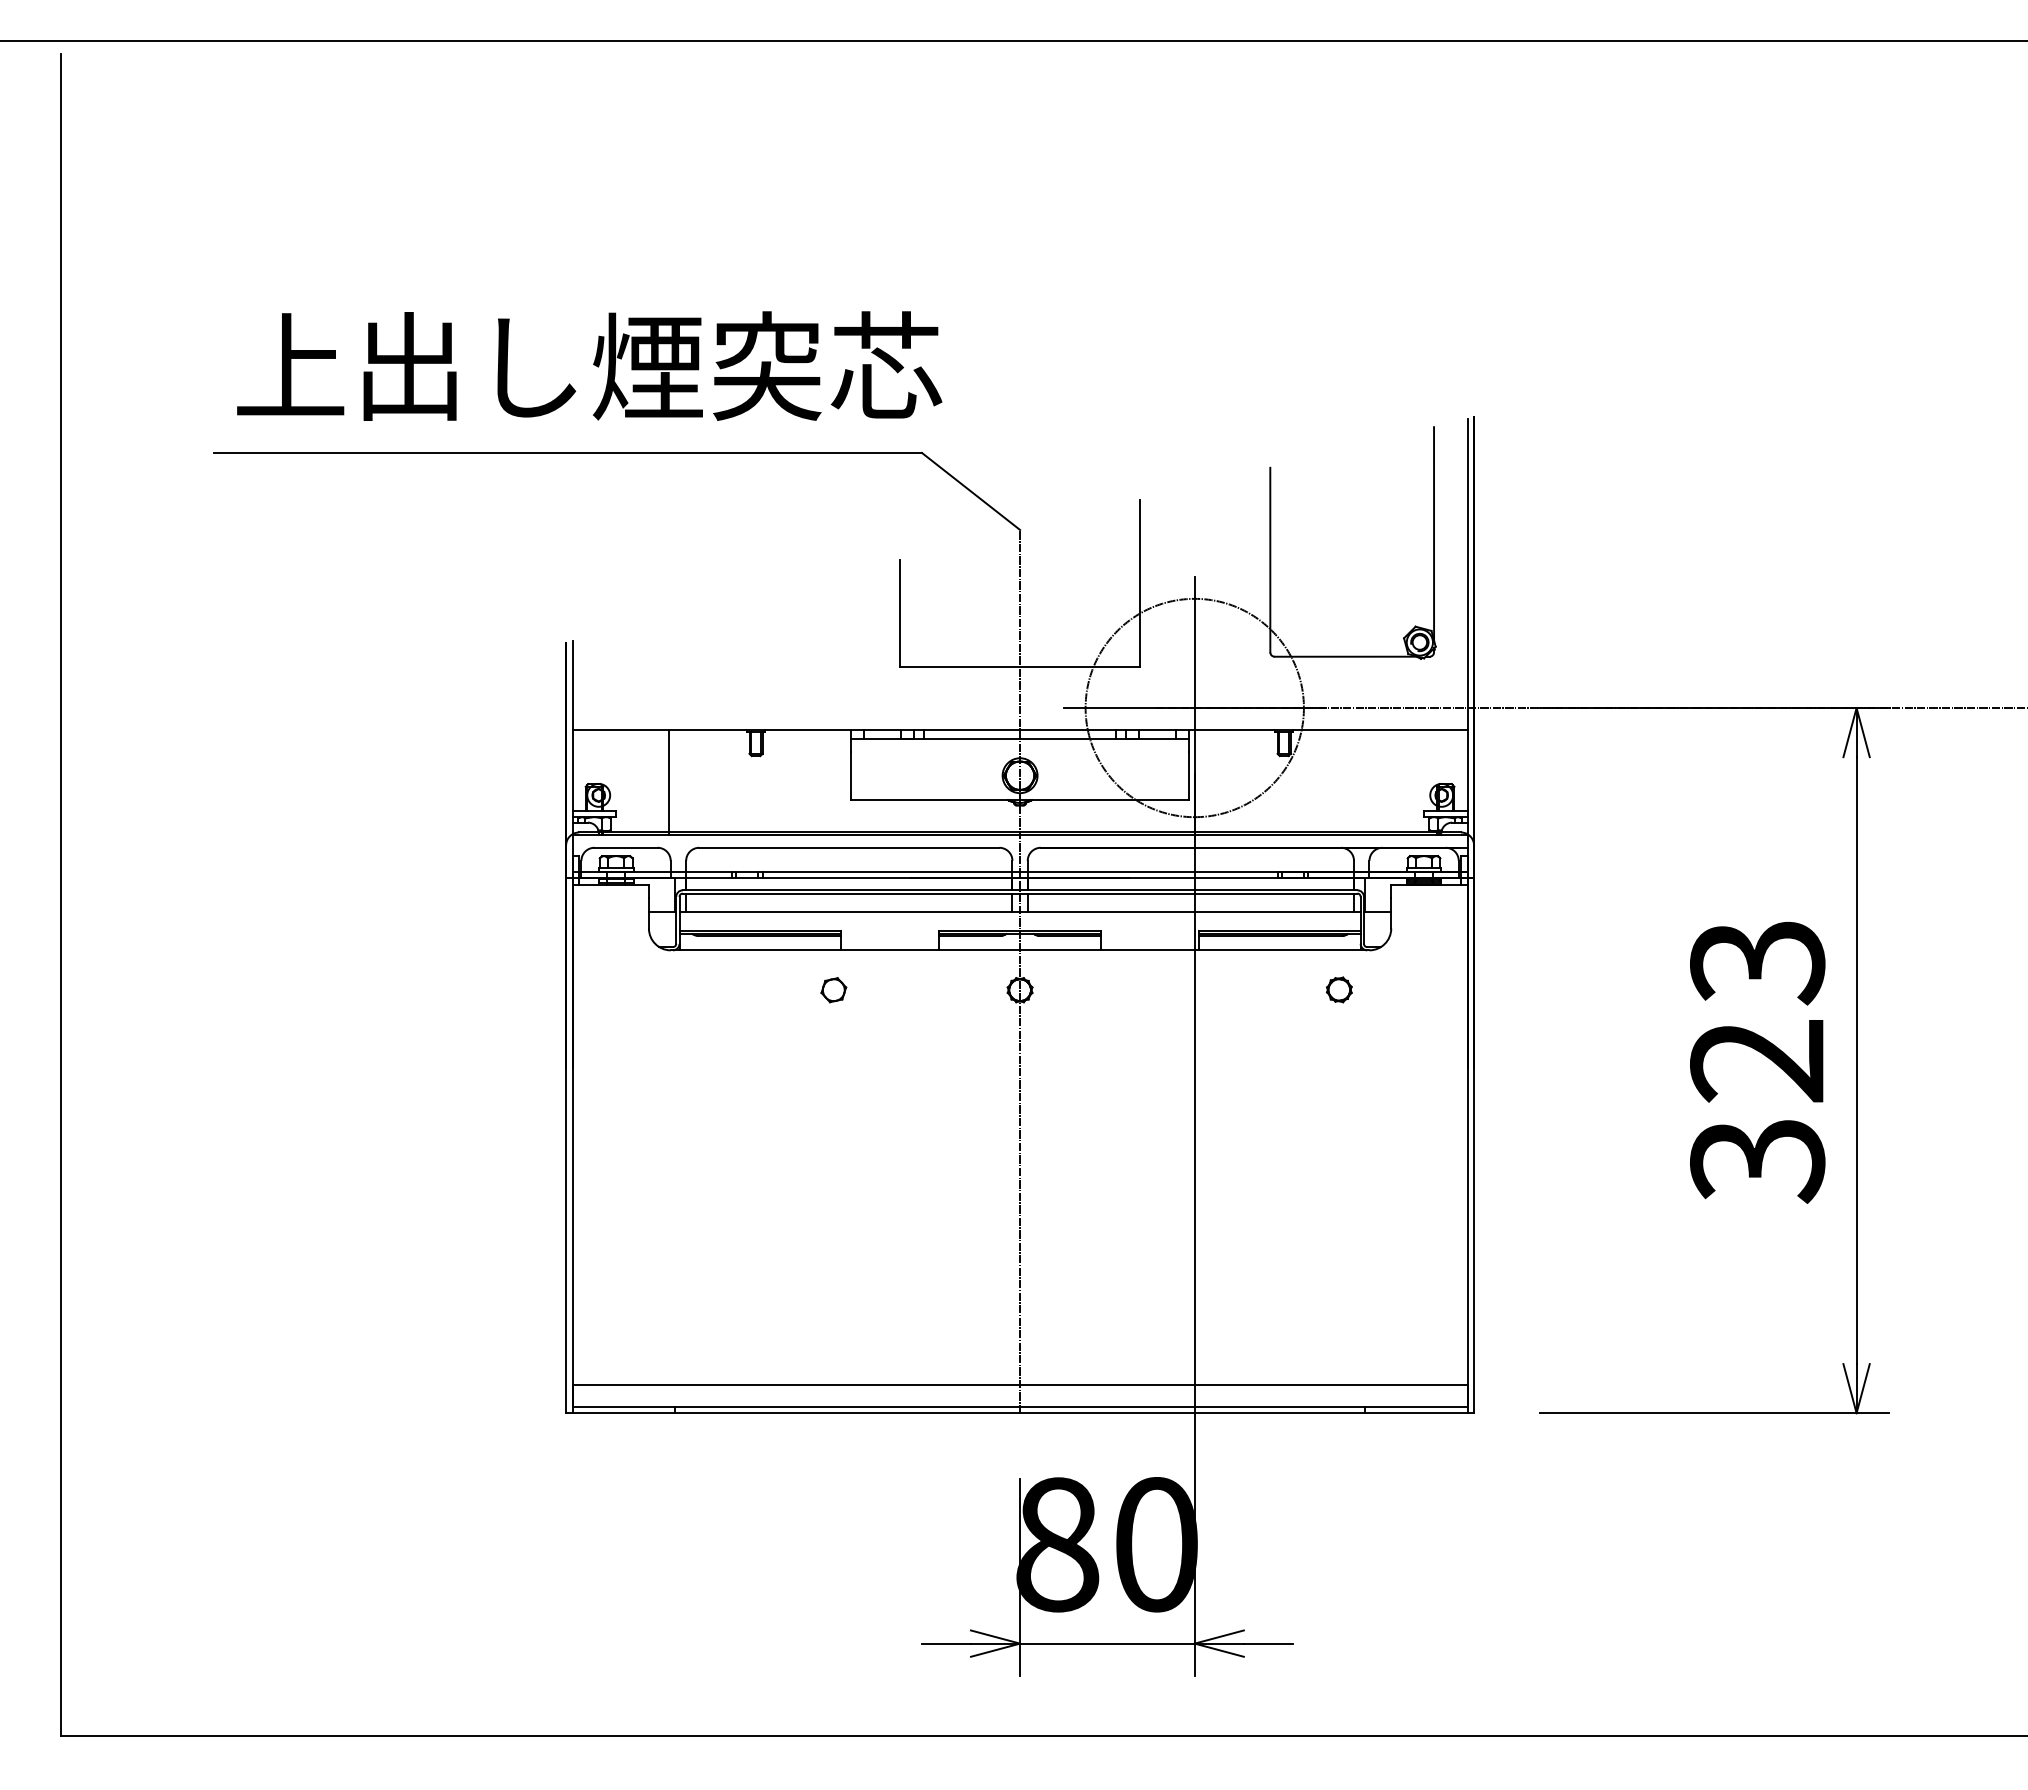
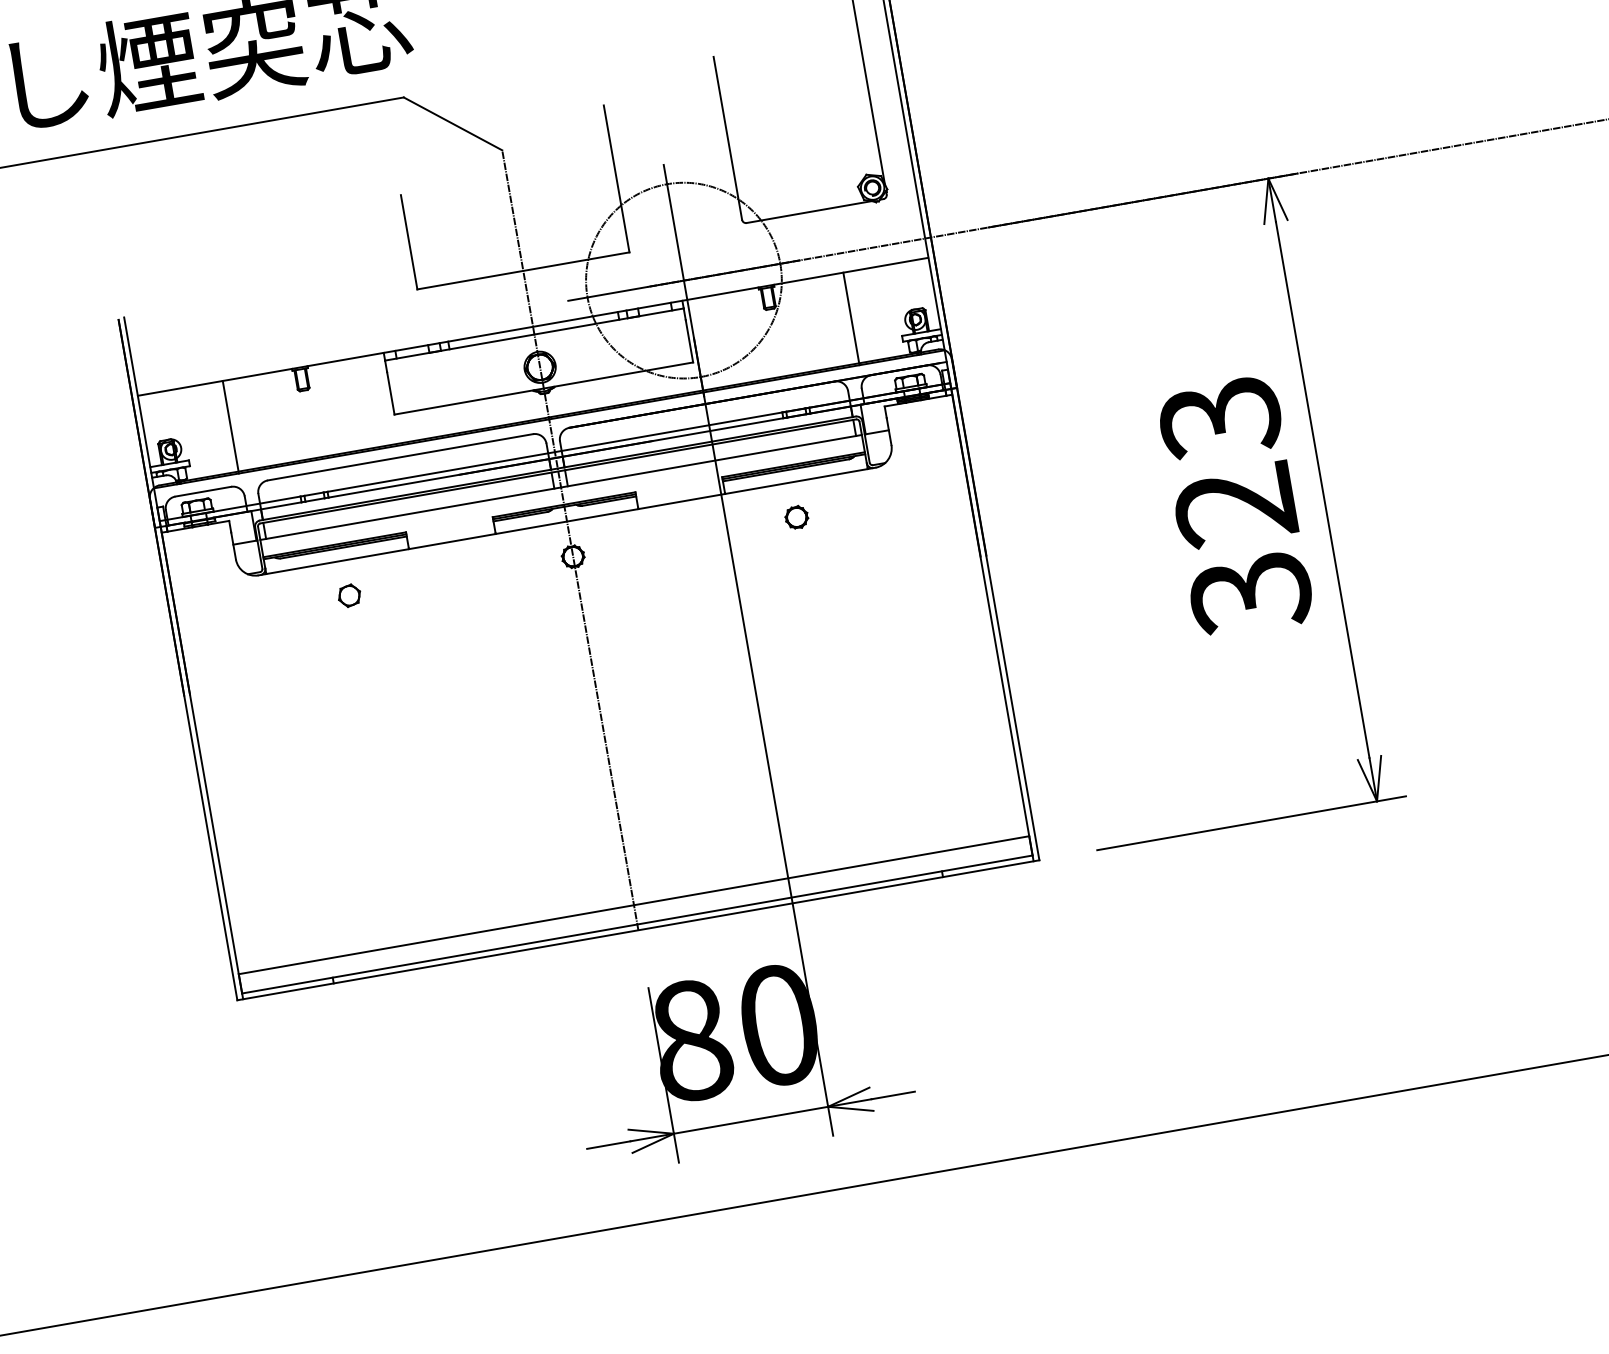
line: (1371, 781) -> (851, 318), added
part: (1338, 989) -> (795, 517), moved
part: (833, 990) -> (349, 596), moved

